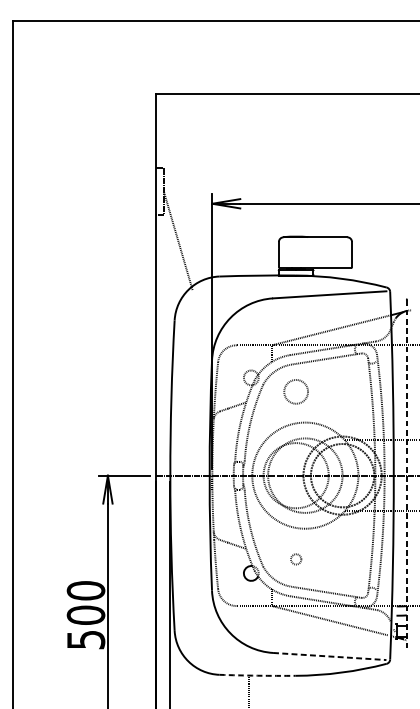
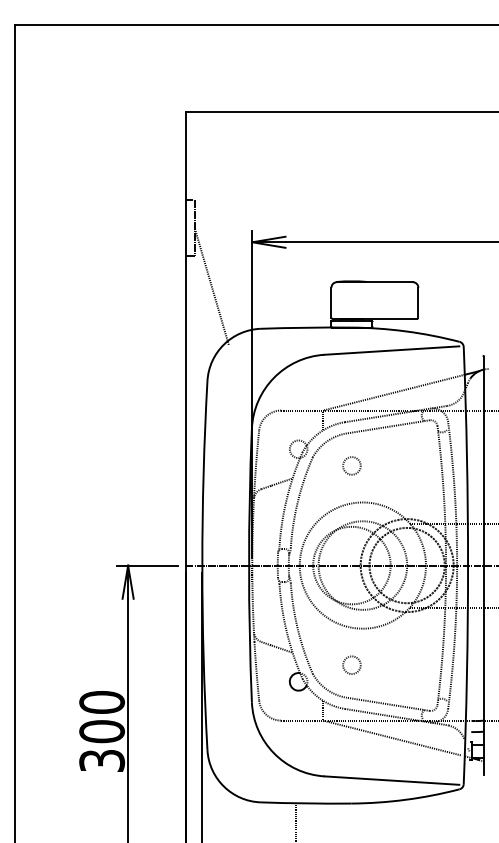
circle: (295, 391) -> (351, 465), size x0.62
line: (406, 476) -> (483, 566), dashed -> solid
circle: (295, 558) -> (351, 664), size x1.43
text: (85, 639) -> (101, 760), 500 -> 300
line: (329, 656) -> (391, 780), dashed -> solid
arc: (257, 675) -> (306, 803), dashed -> solid

